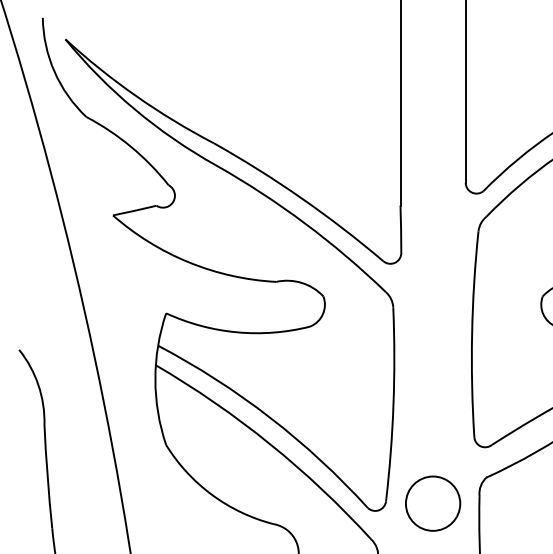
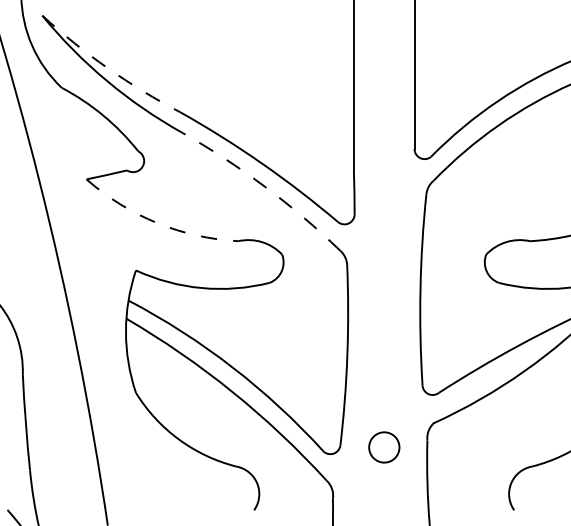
arc: (136, 96) -> (108, 68), solid -> dashed
arc: (305, 223) -> (265, 186), solid -> dashed
arc: (189, 262) -> (157, 223), solid -> dashed
circle: (433, 503) -> (384, 447), size x0.6

